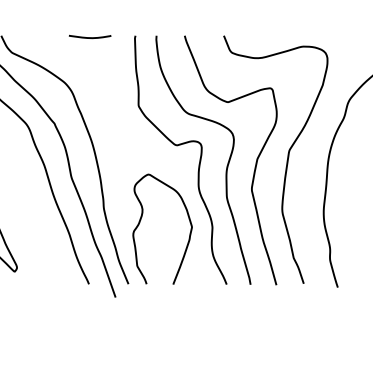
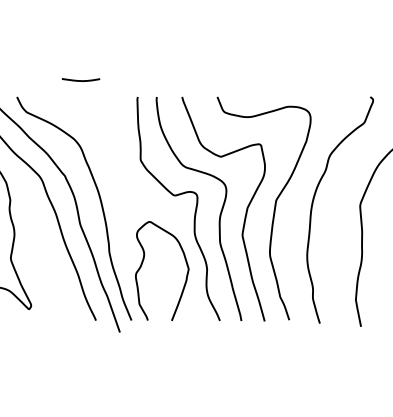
curve: (89, 37) -> (80, 80), moved

